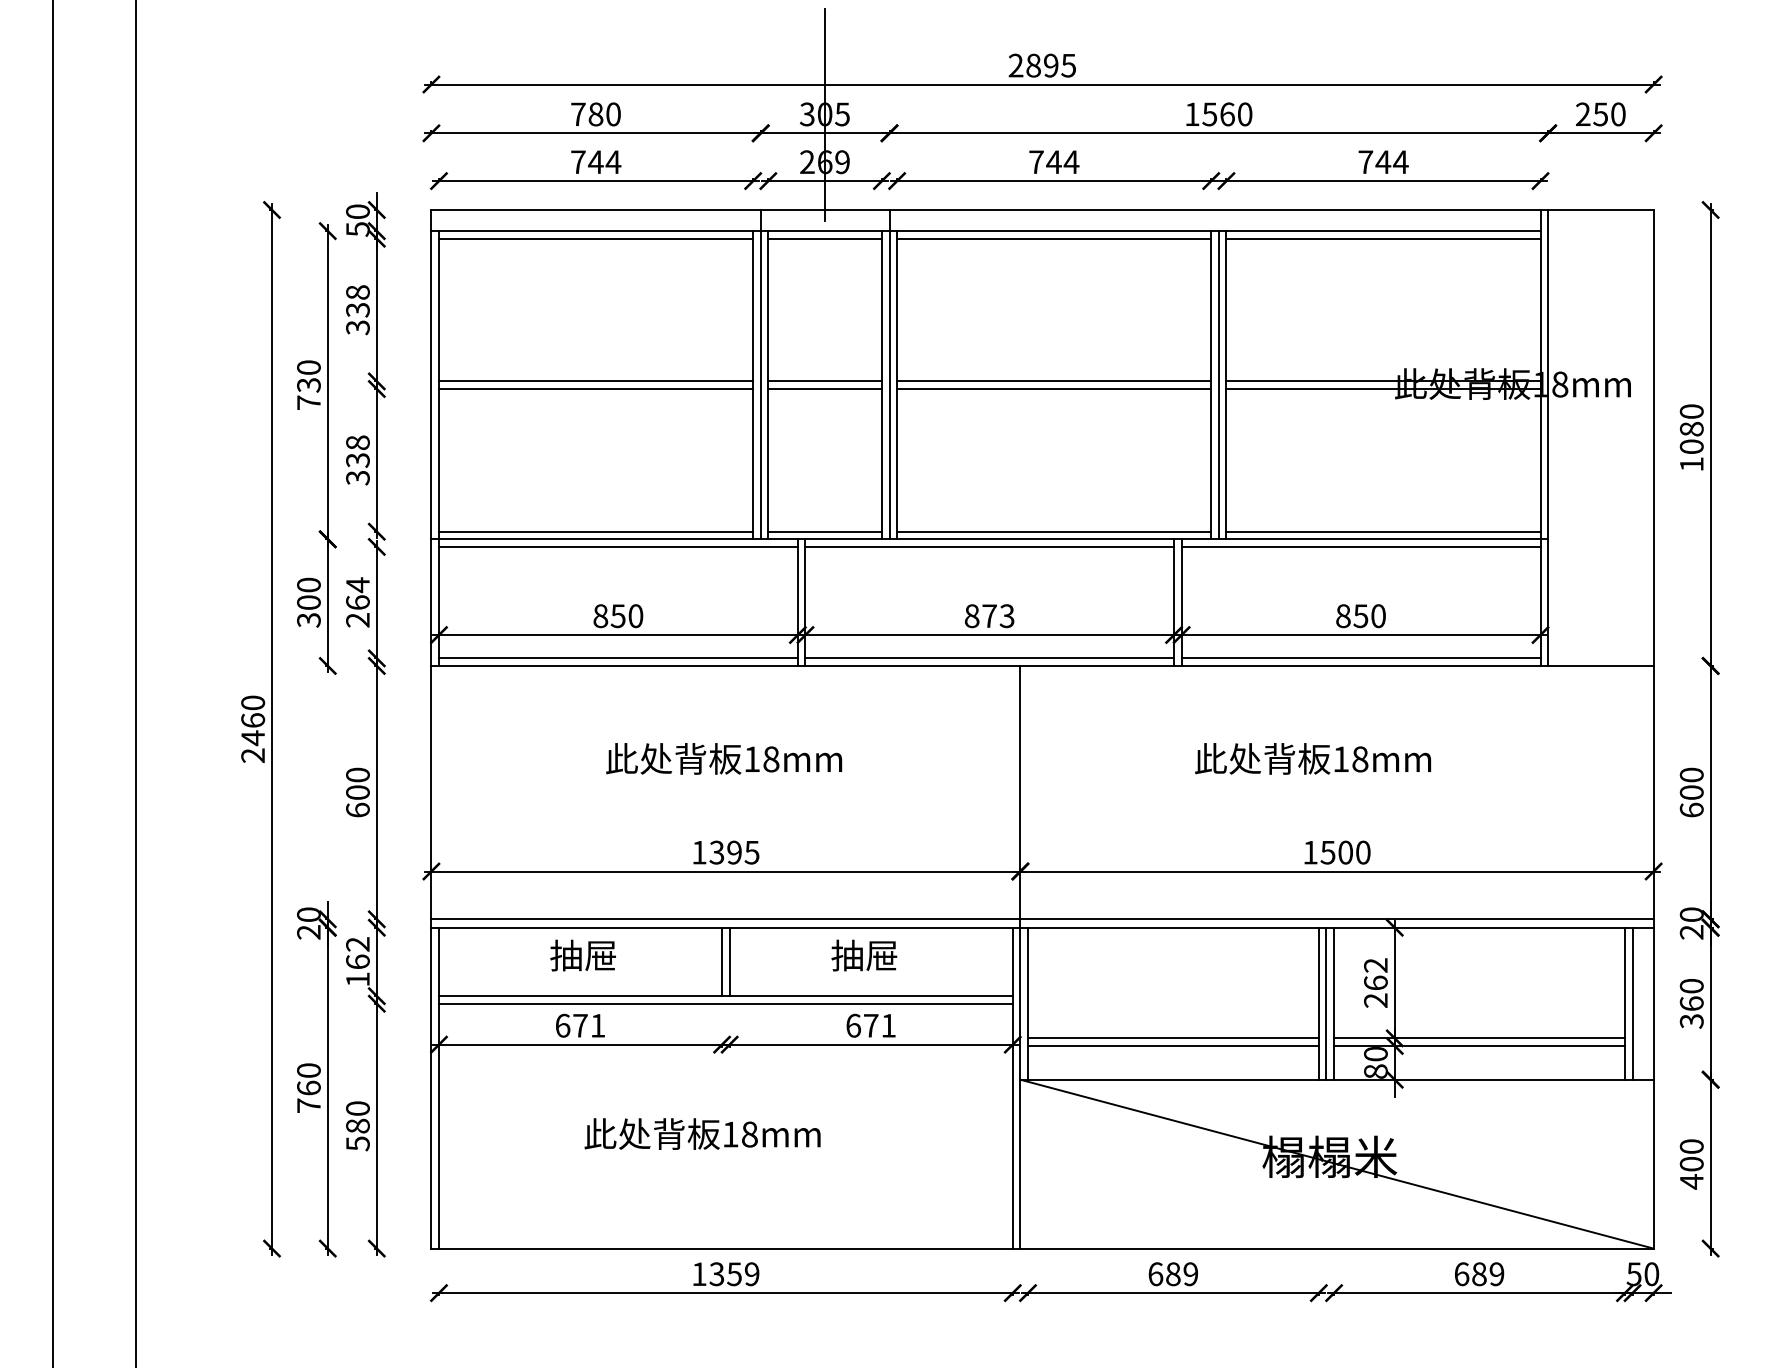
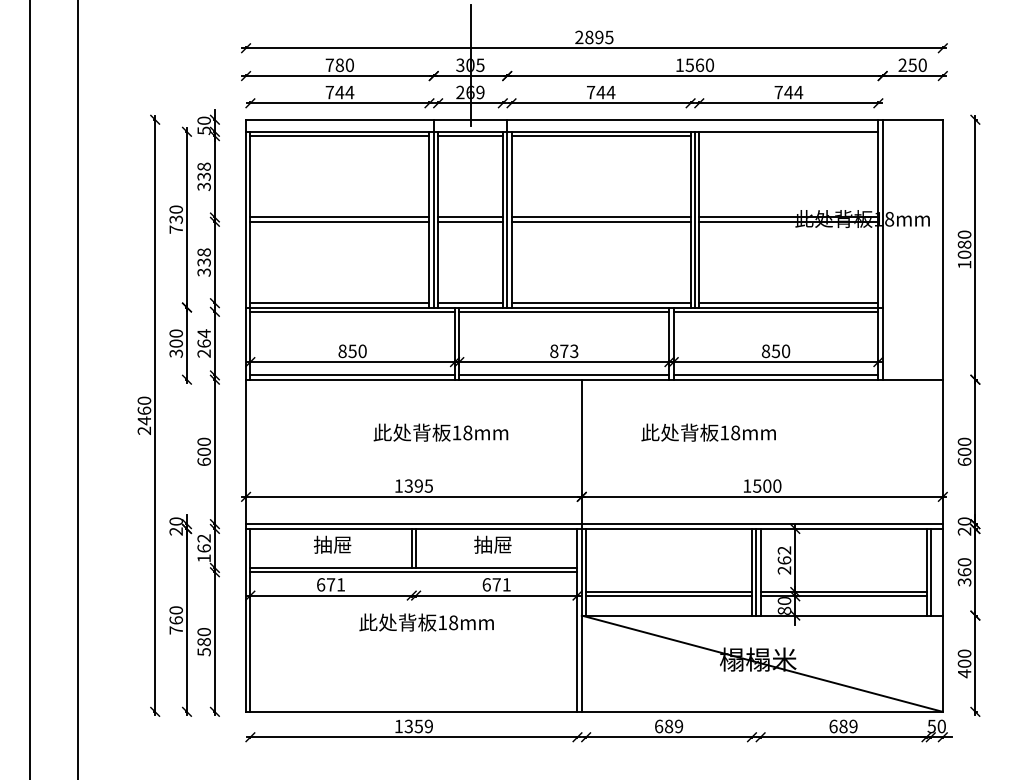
line: (1382, 239) -> (788, 136), removed
text: (723, 758) -> (440, 432), moved
text: (1312, 758) -> (708, 432), moved
text: (702, 1133) -> (426, 622), moved

